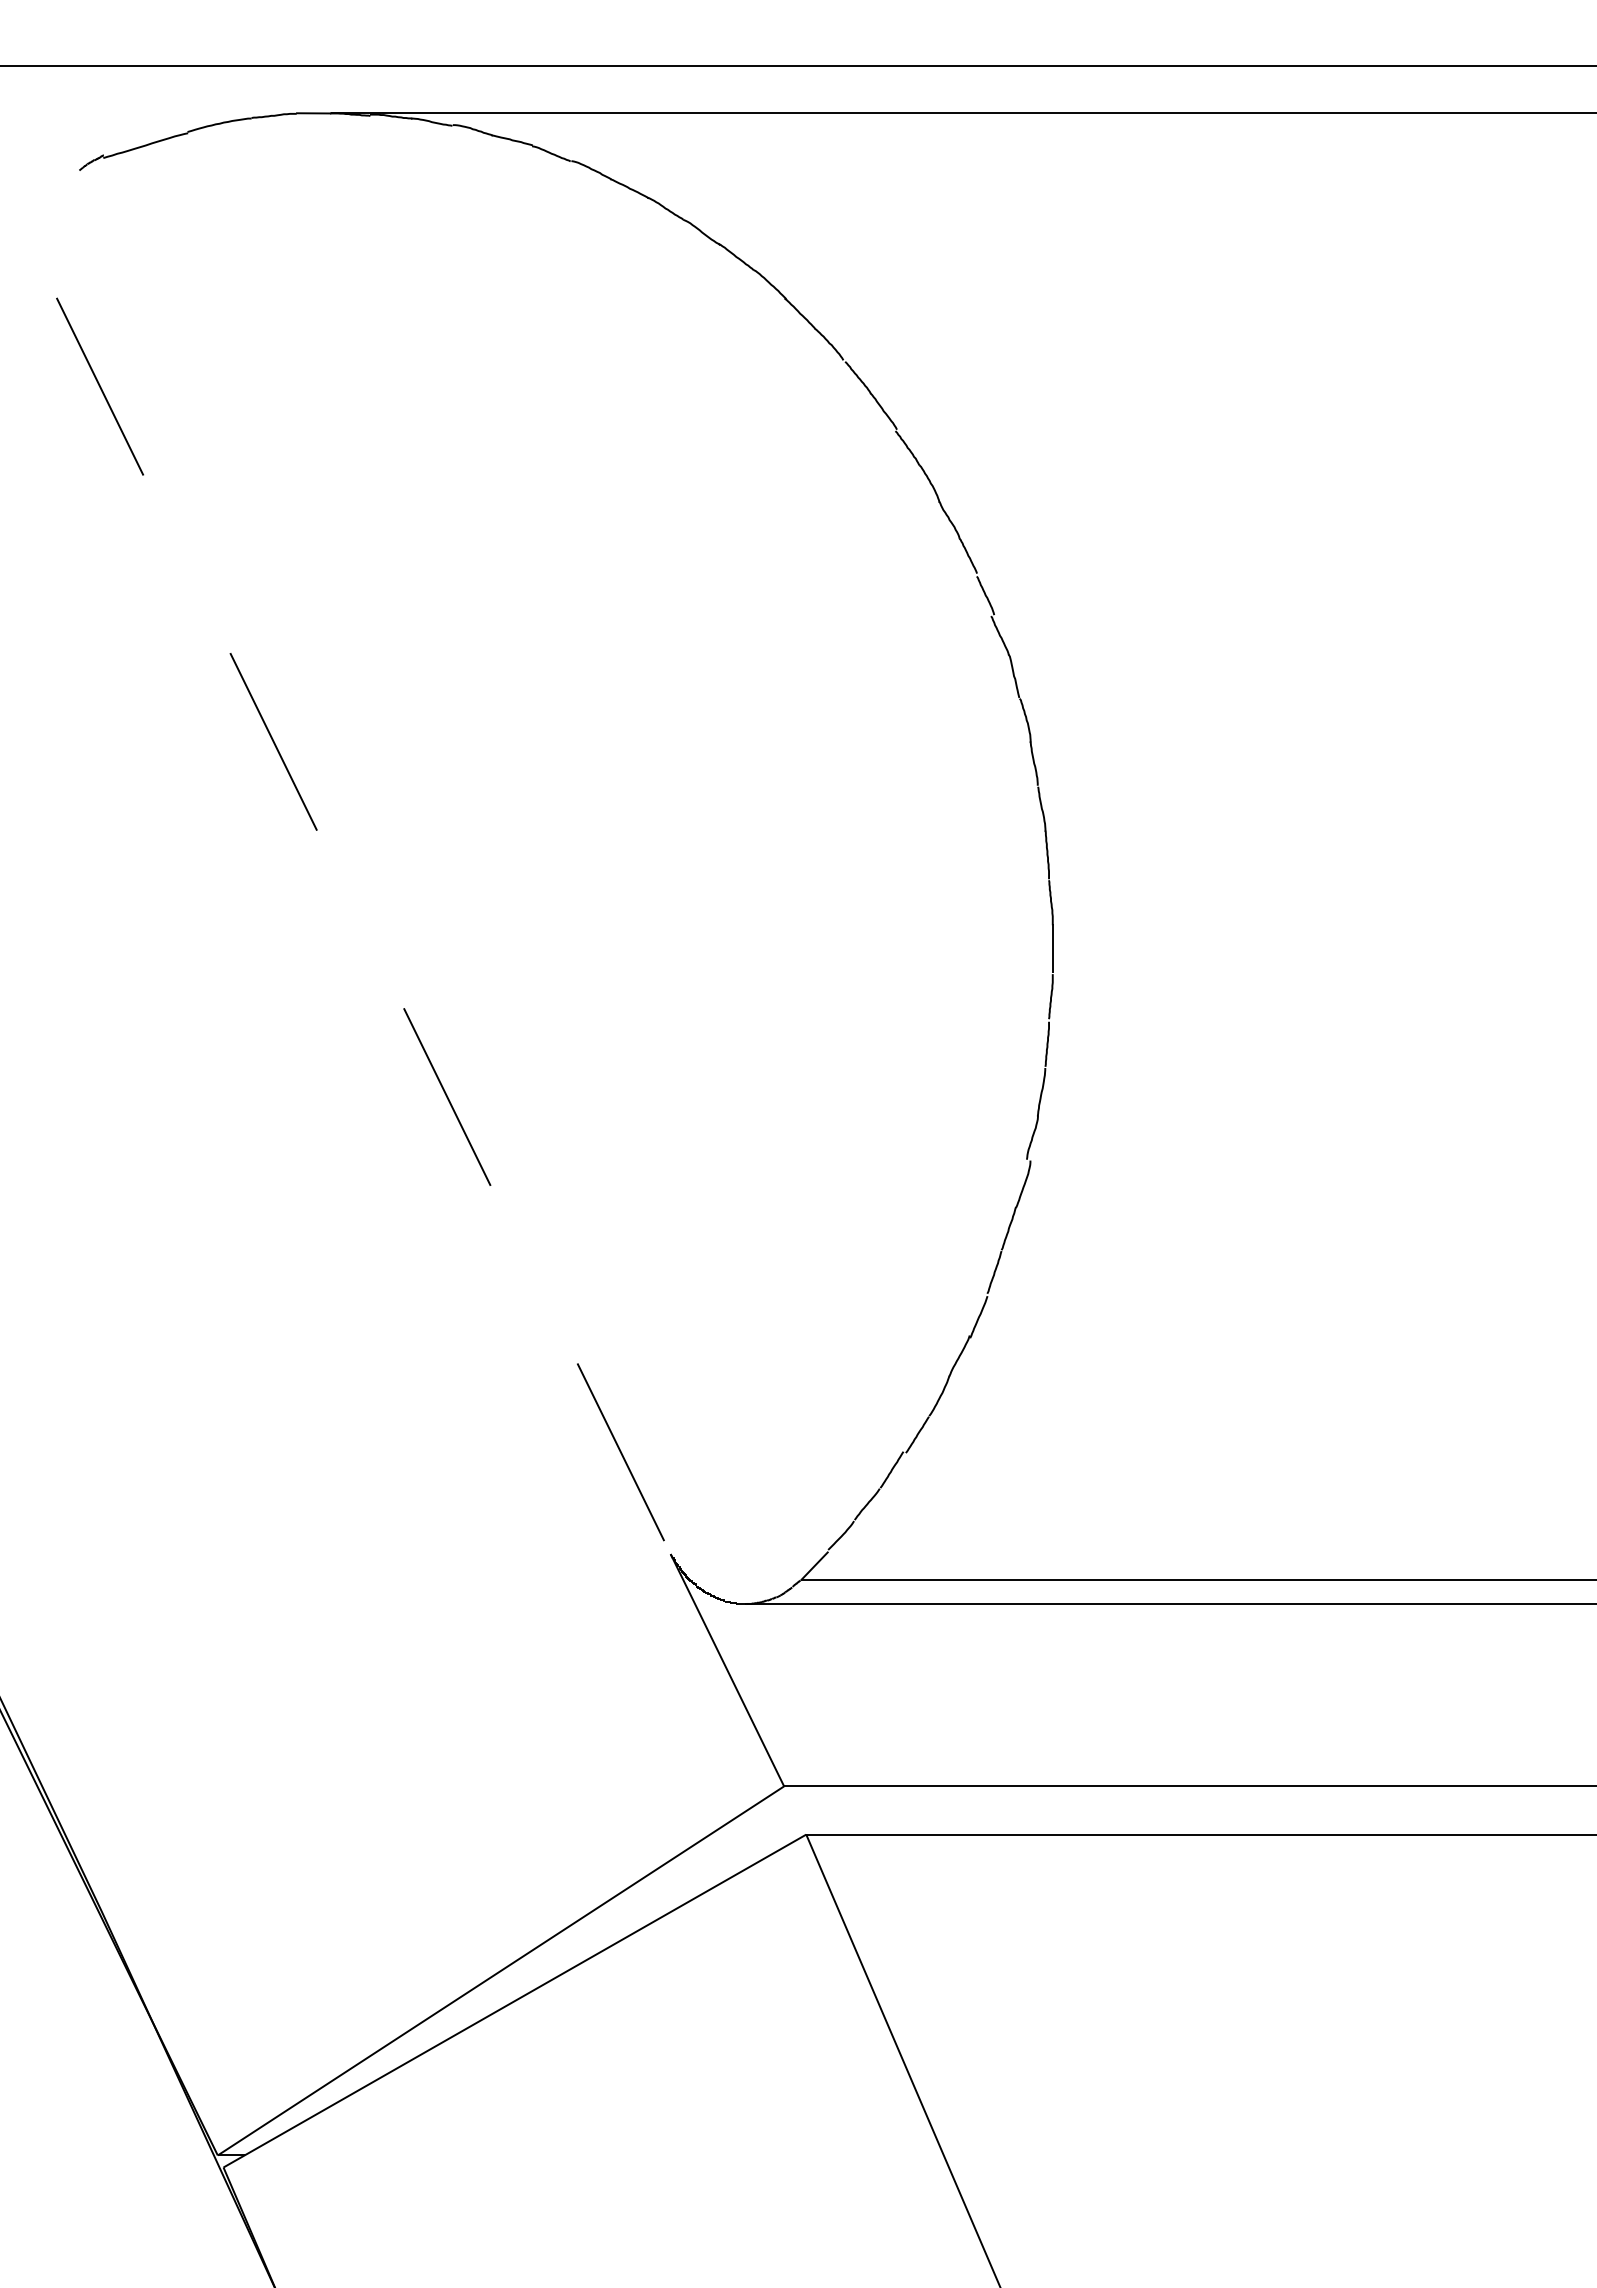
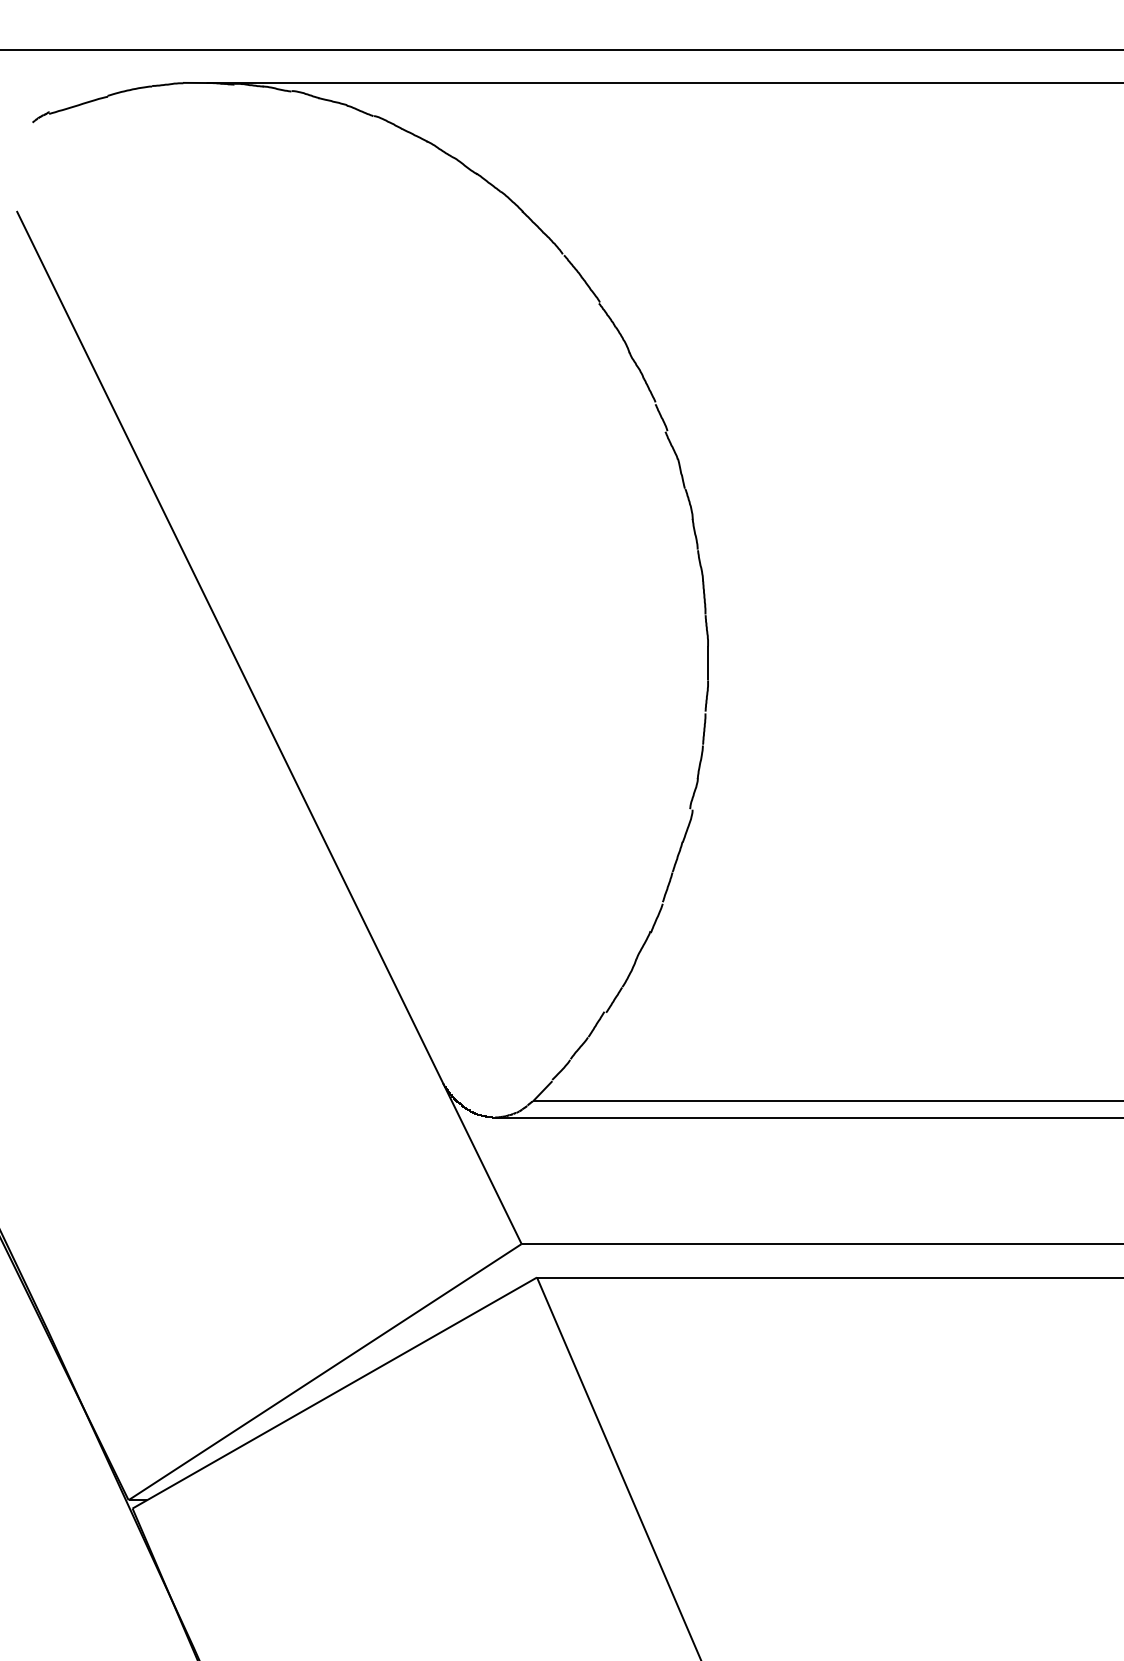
line: (364, 926) -> (230, 647), dashed -> solid

